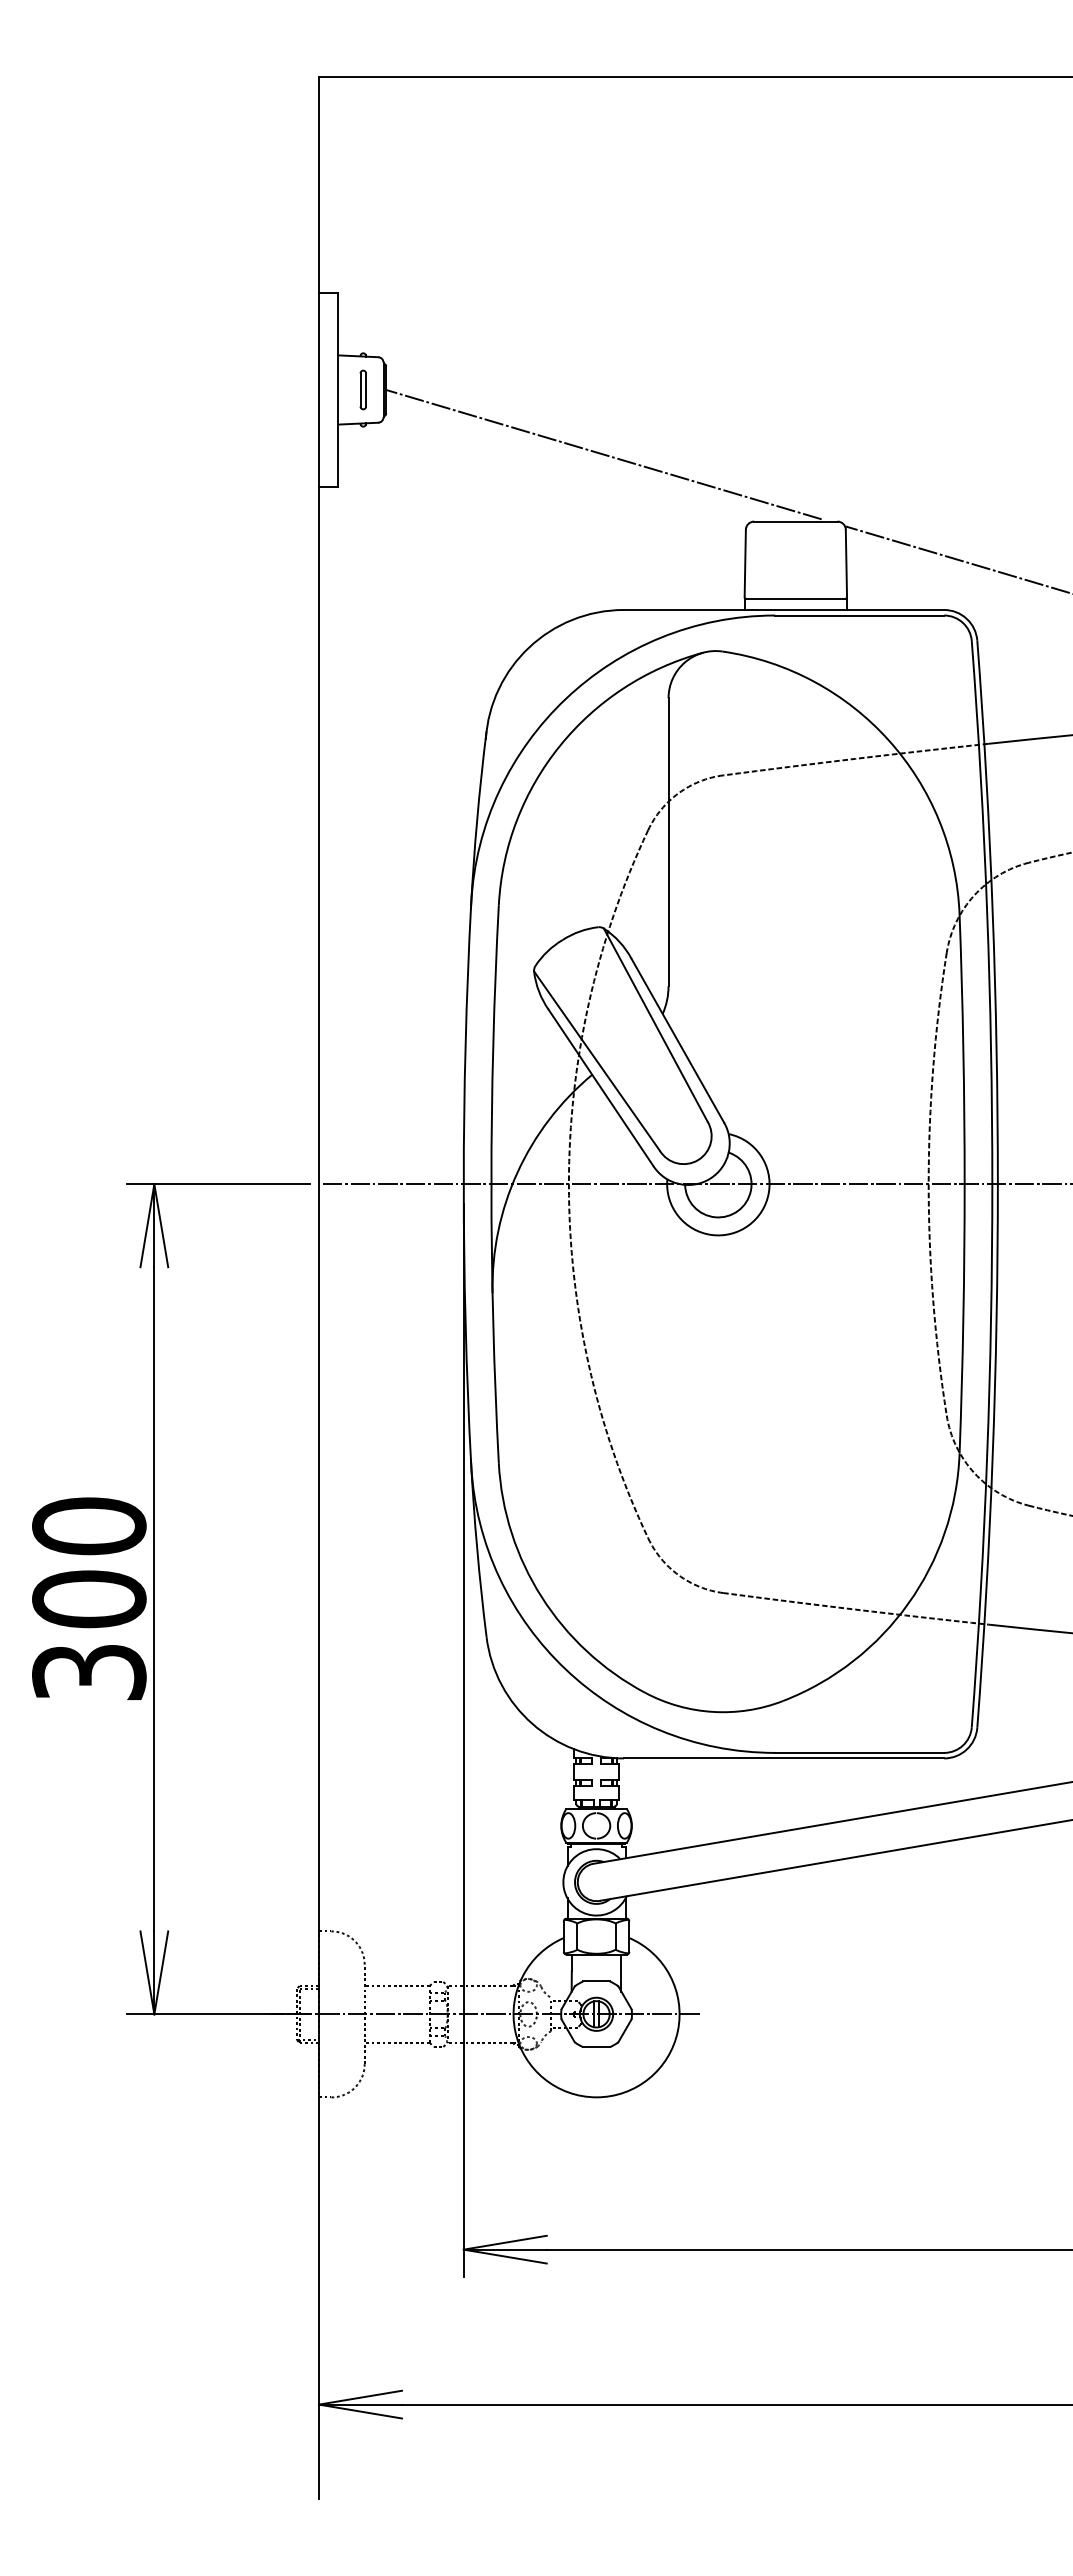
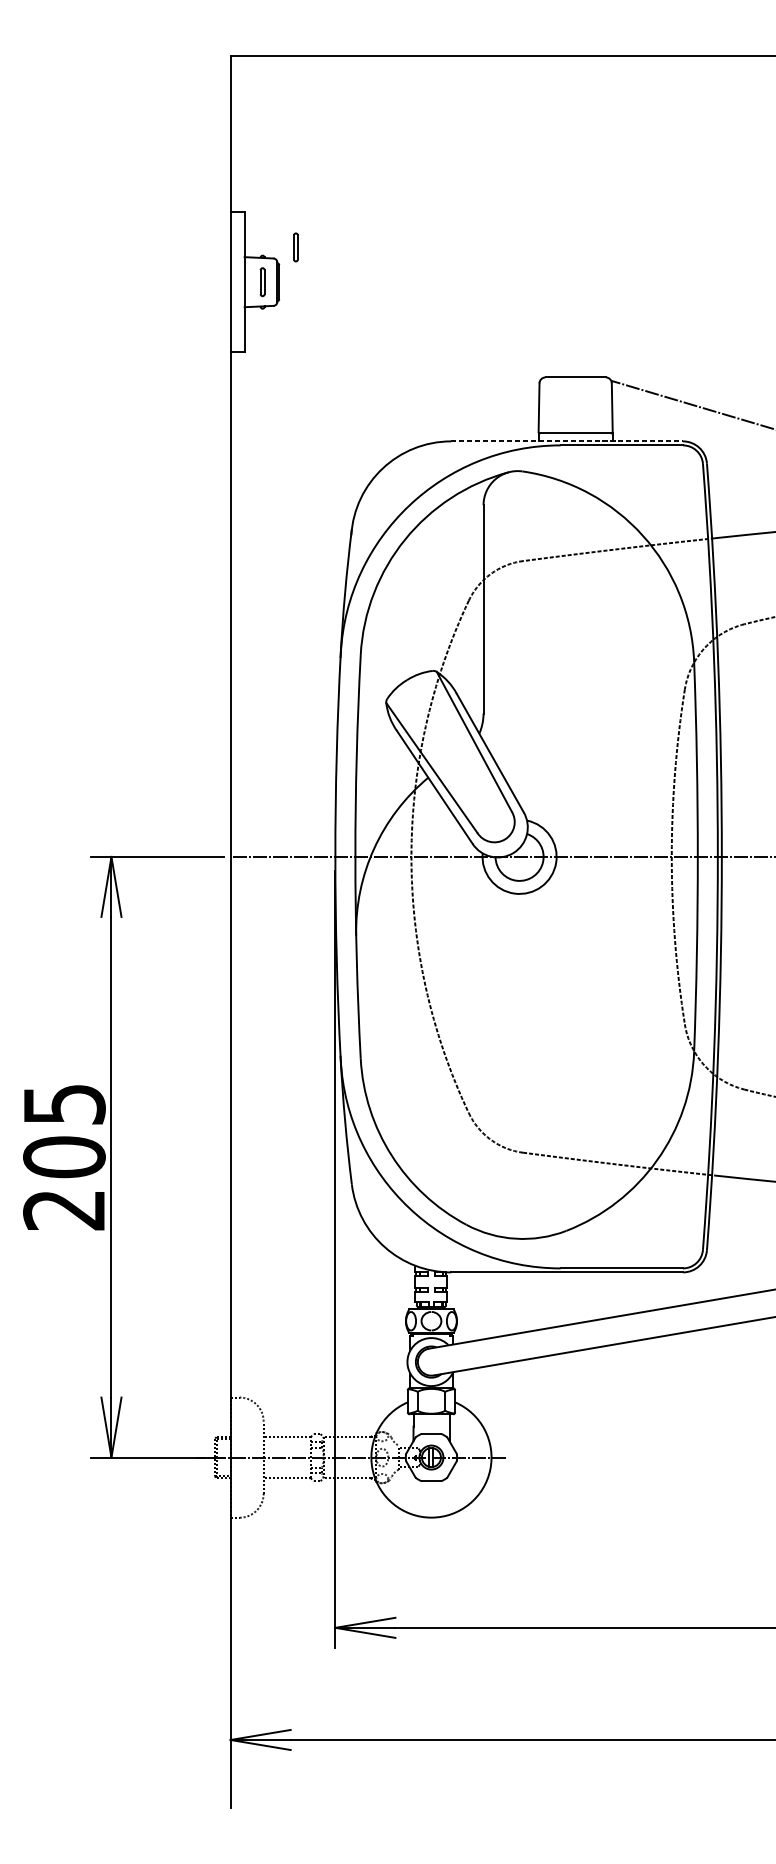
part: (408, 341) -> (295, 247), added
line: (603, 454) -> (436, 328), removed
line: (784, 609) -> (567, 441), solid -> dashed
text: (89, 1598) -> (64, 1156), 300 -> 205

